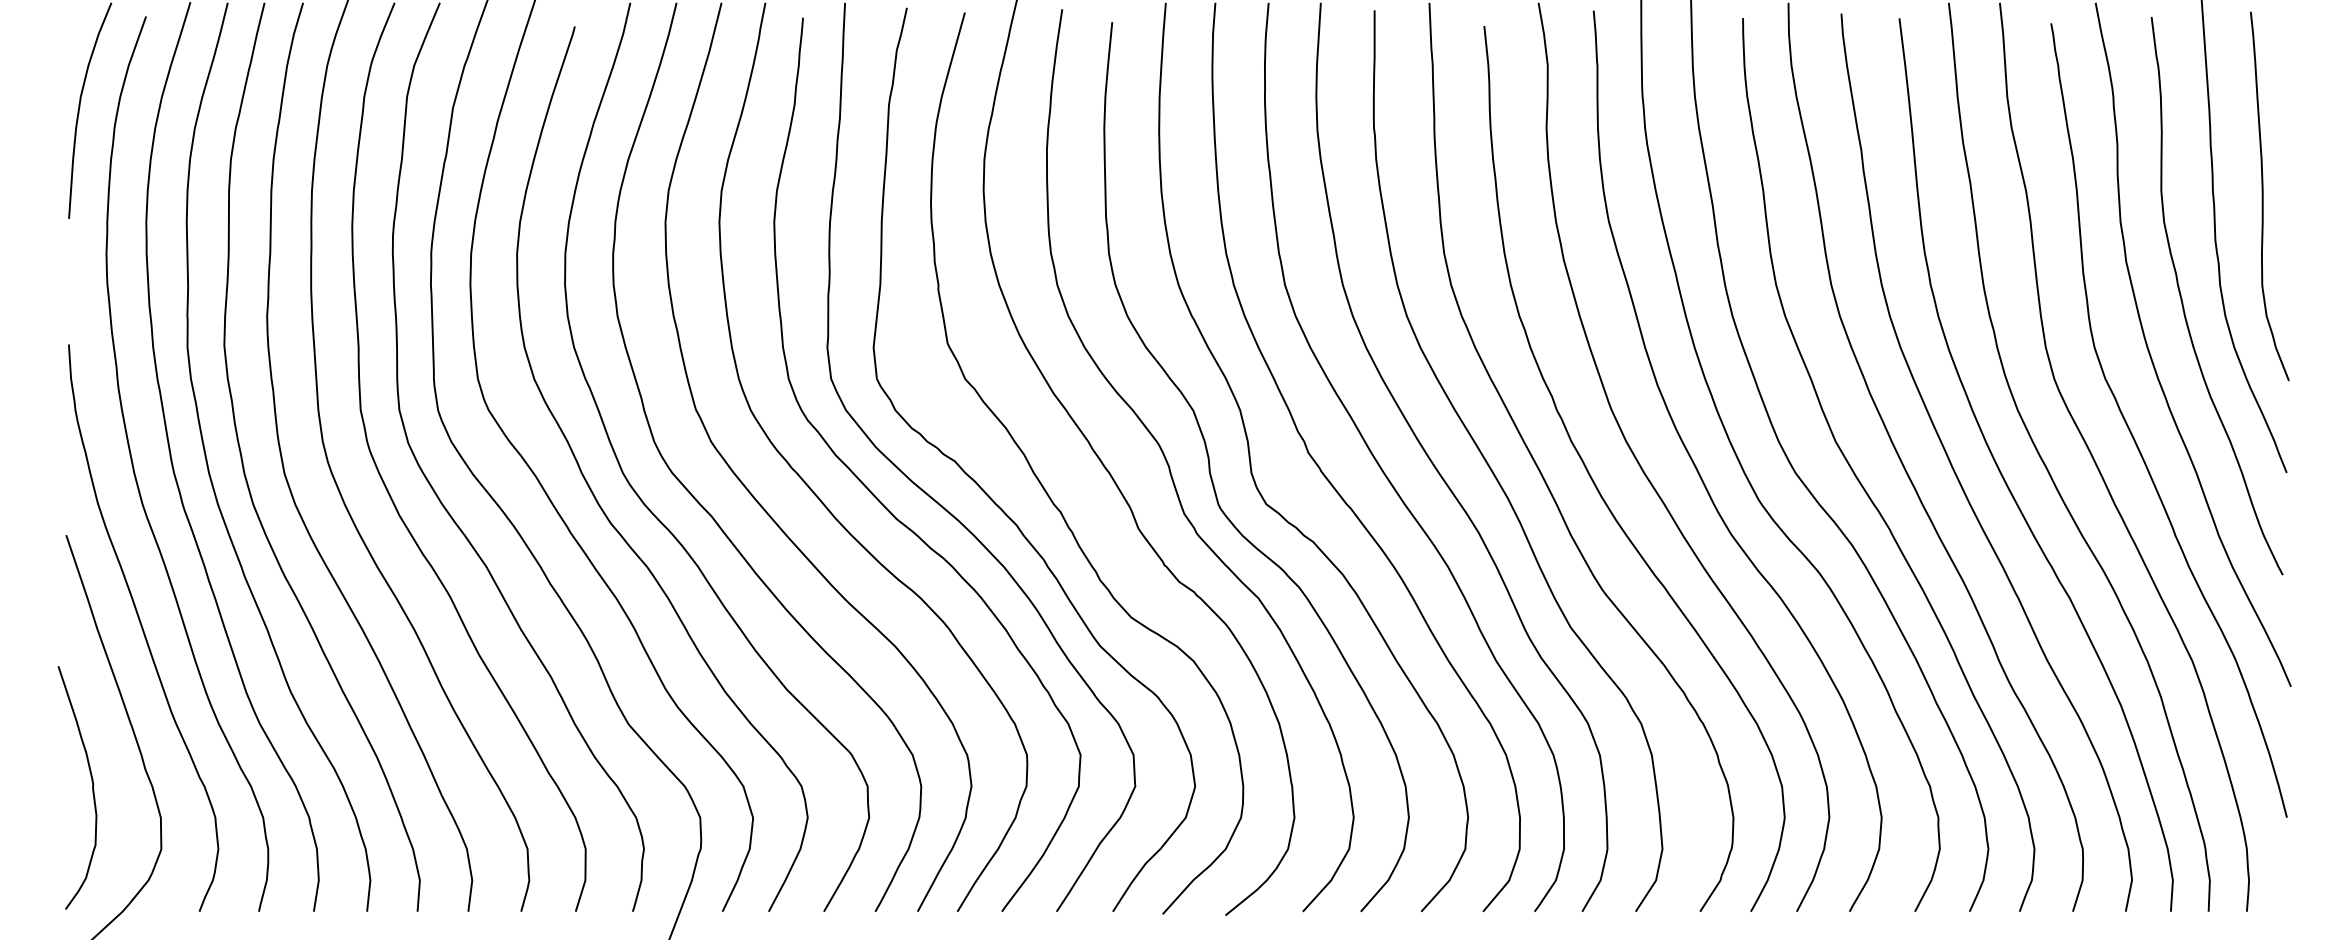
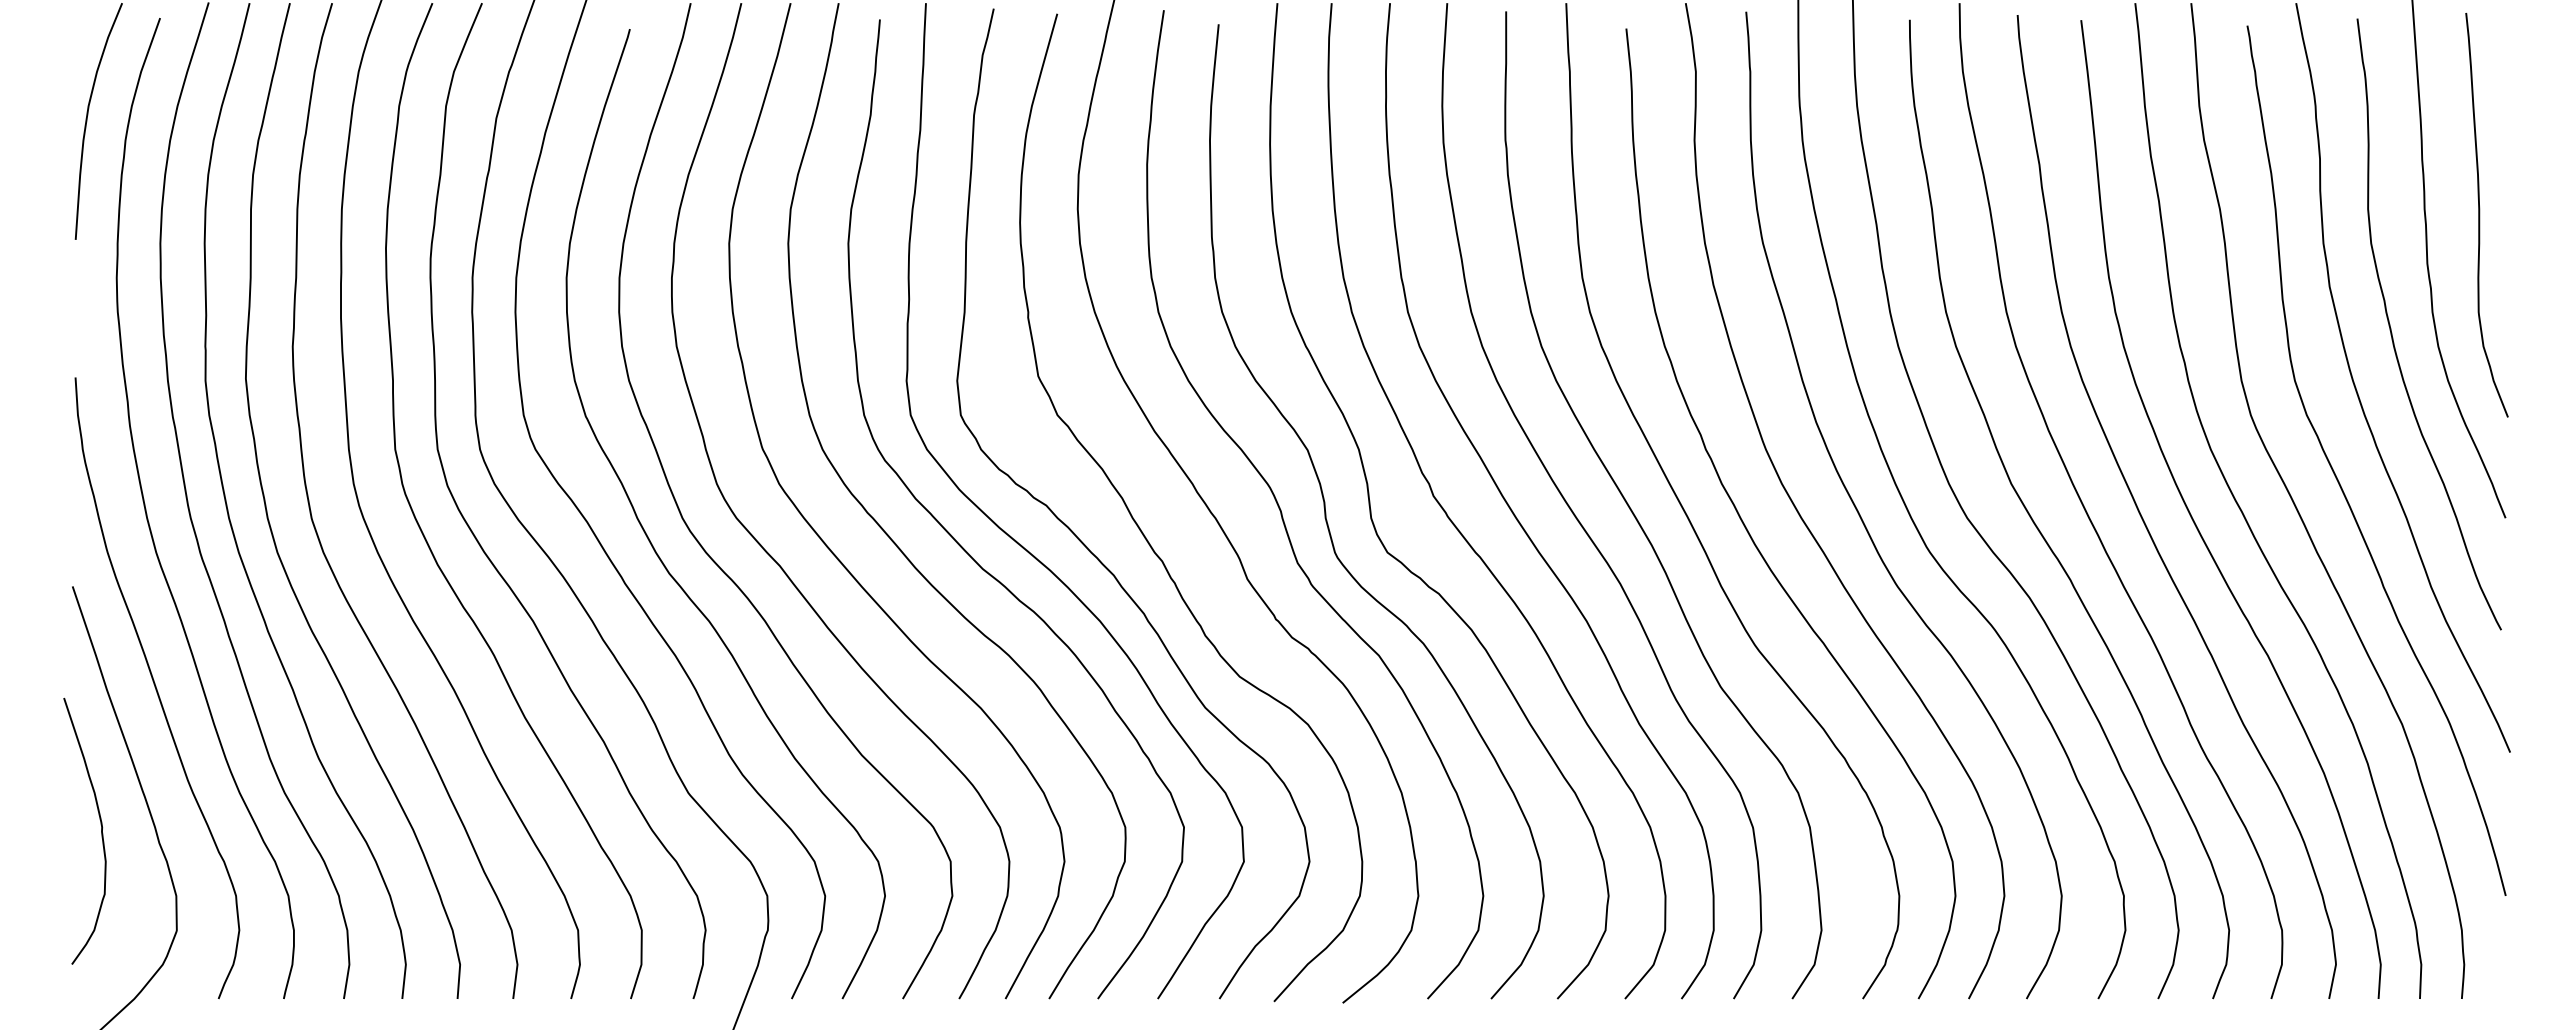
curve: (92, 787) -> (101, 830), moved

